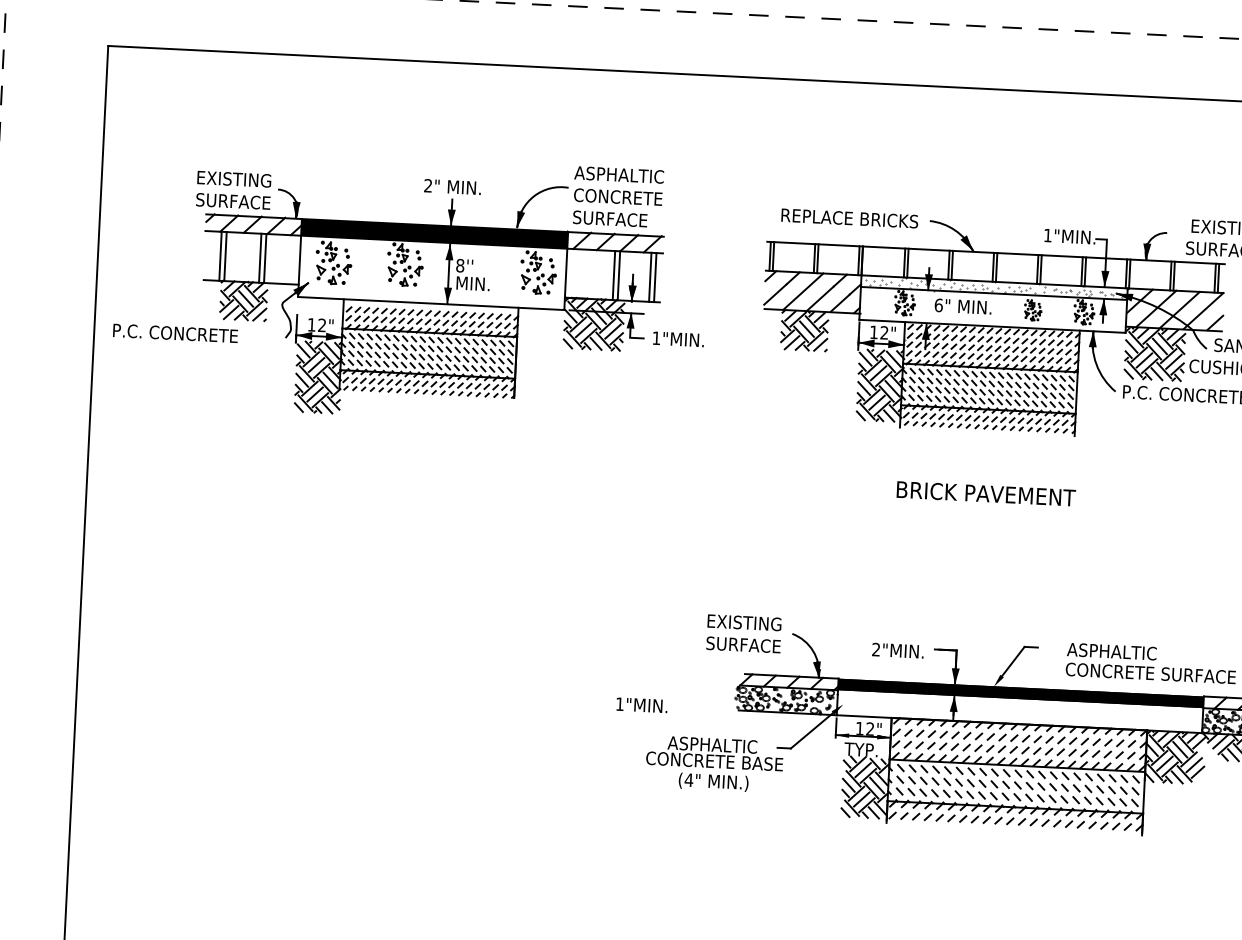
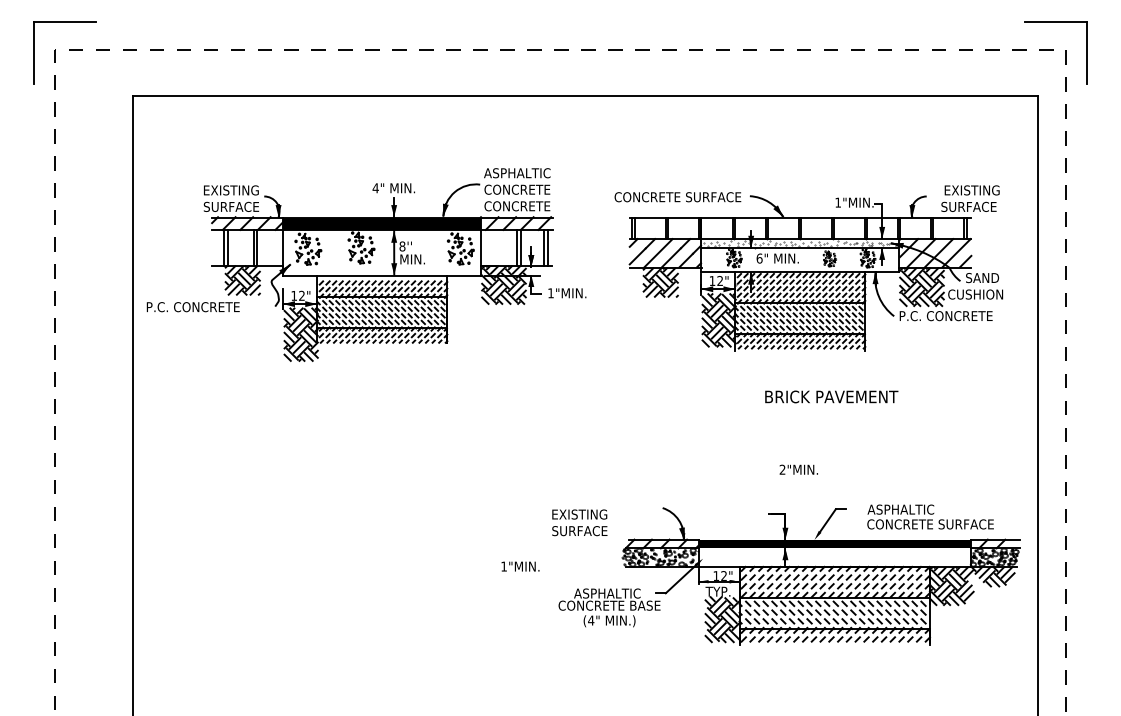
text: (427, 186) -> (375, 188), 2" -> 4"
text: (832, 218) -> (677, 197), REPLACE BRICKS -> CONCRETE SURFACE
text: (617, 219) -> (517, 206), SURFACE -> CONCRETE
text: (985, 493) -> (831, 396), moved
text: (743, 633) -> (579, 522), moved
text: (897, 650) -> (798, 469), moved
text: (641, 705) -> (520, 566), moved

